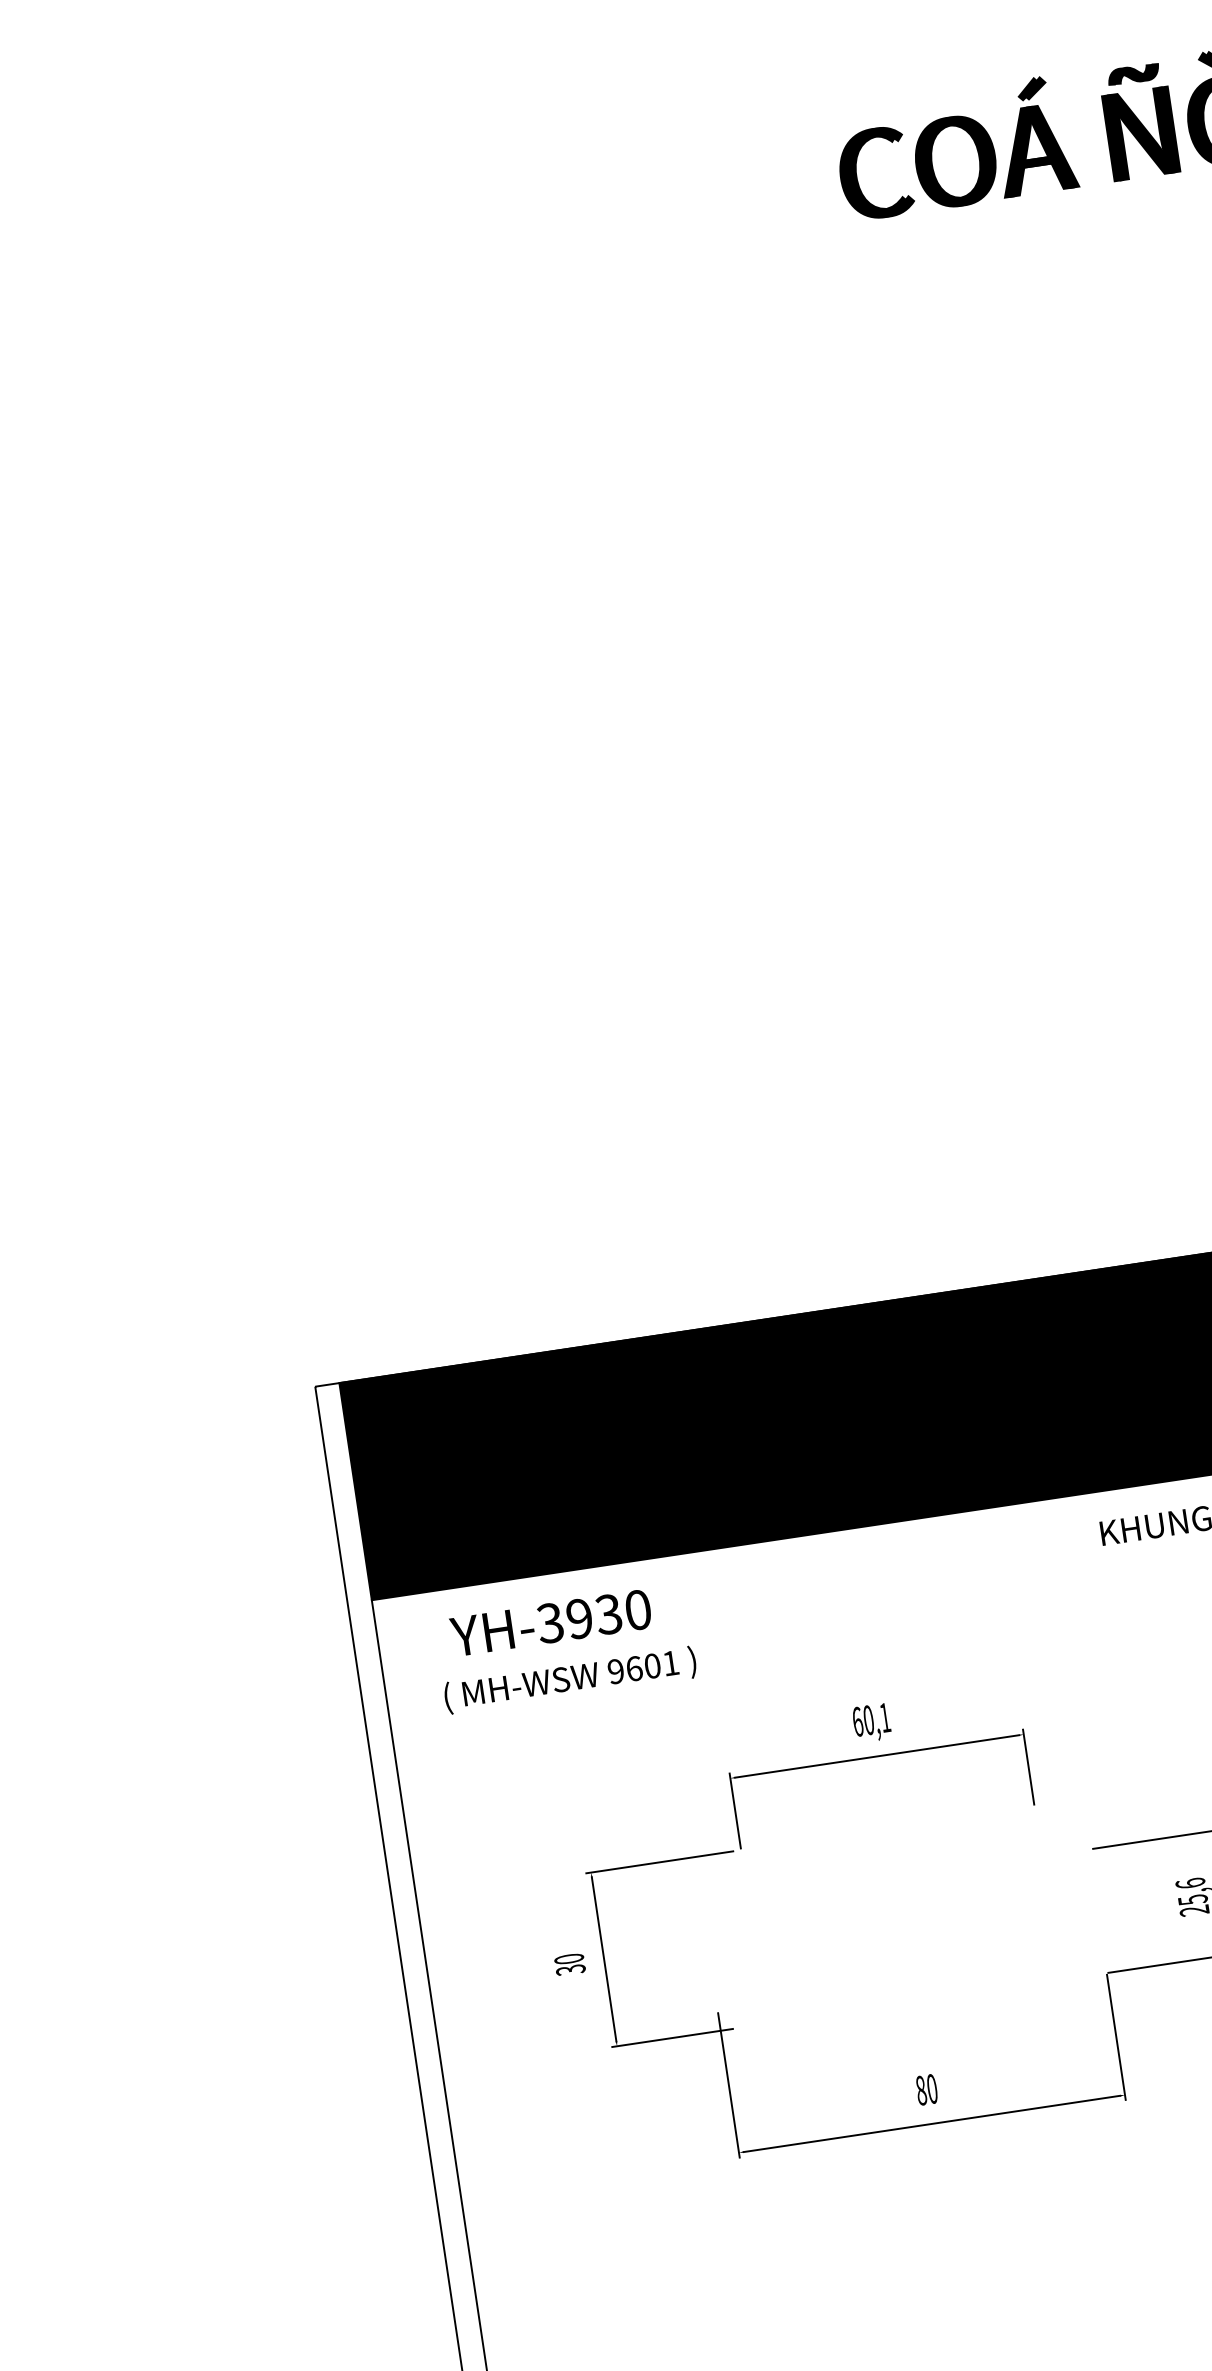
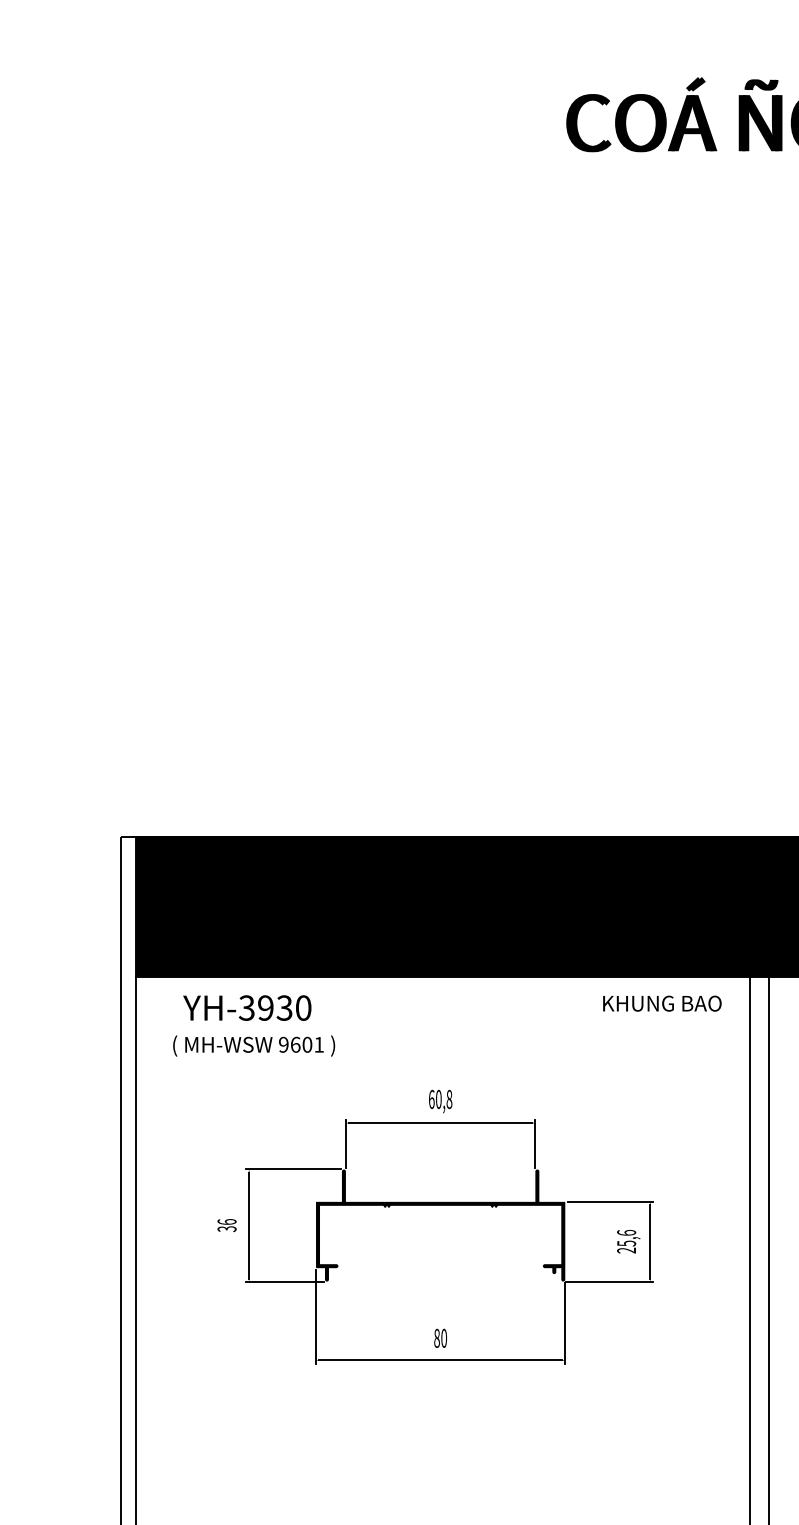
text: (885, 1717) -> (449, 1099), 60,1 -> 60,8
fill: (900, 1915) -> (440, 1225), added
text: (568, 1958) -> (226, 1221), 30 -> 36

